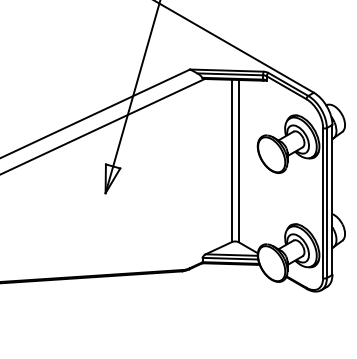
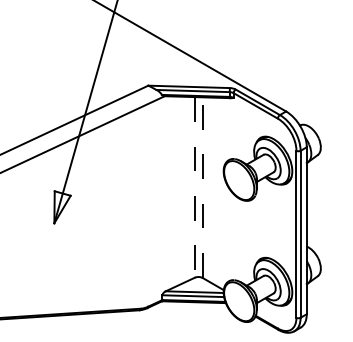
line: (238, 160) -> (202, 186), solid -> dashed
line: (231, 161) -> (194, 188), solid -> dashed

